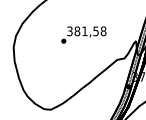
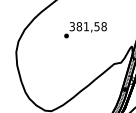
text: (83, 34) -> (85, 29), moved

